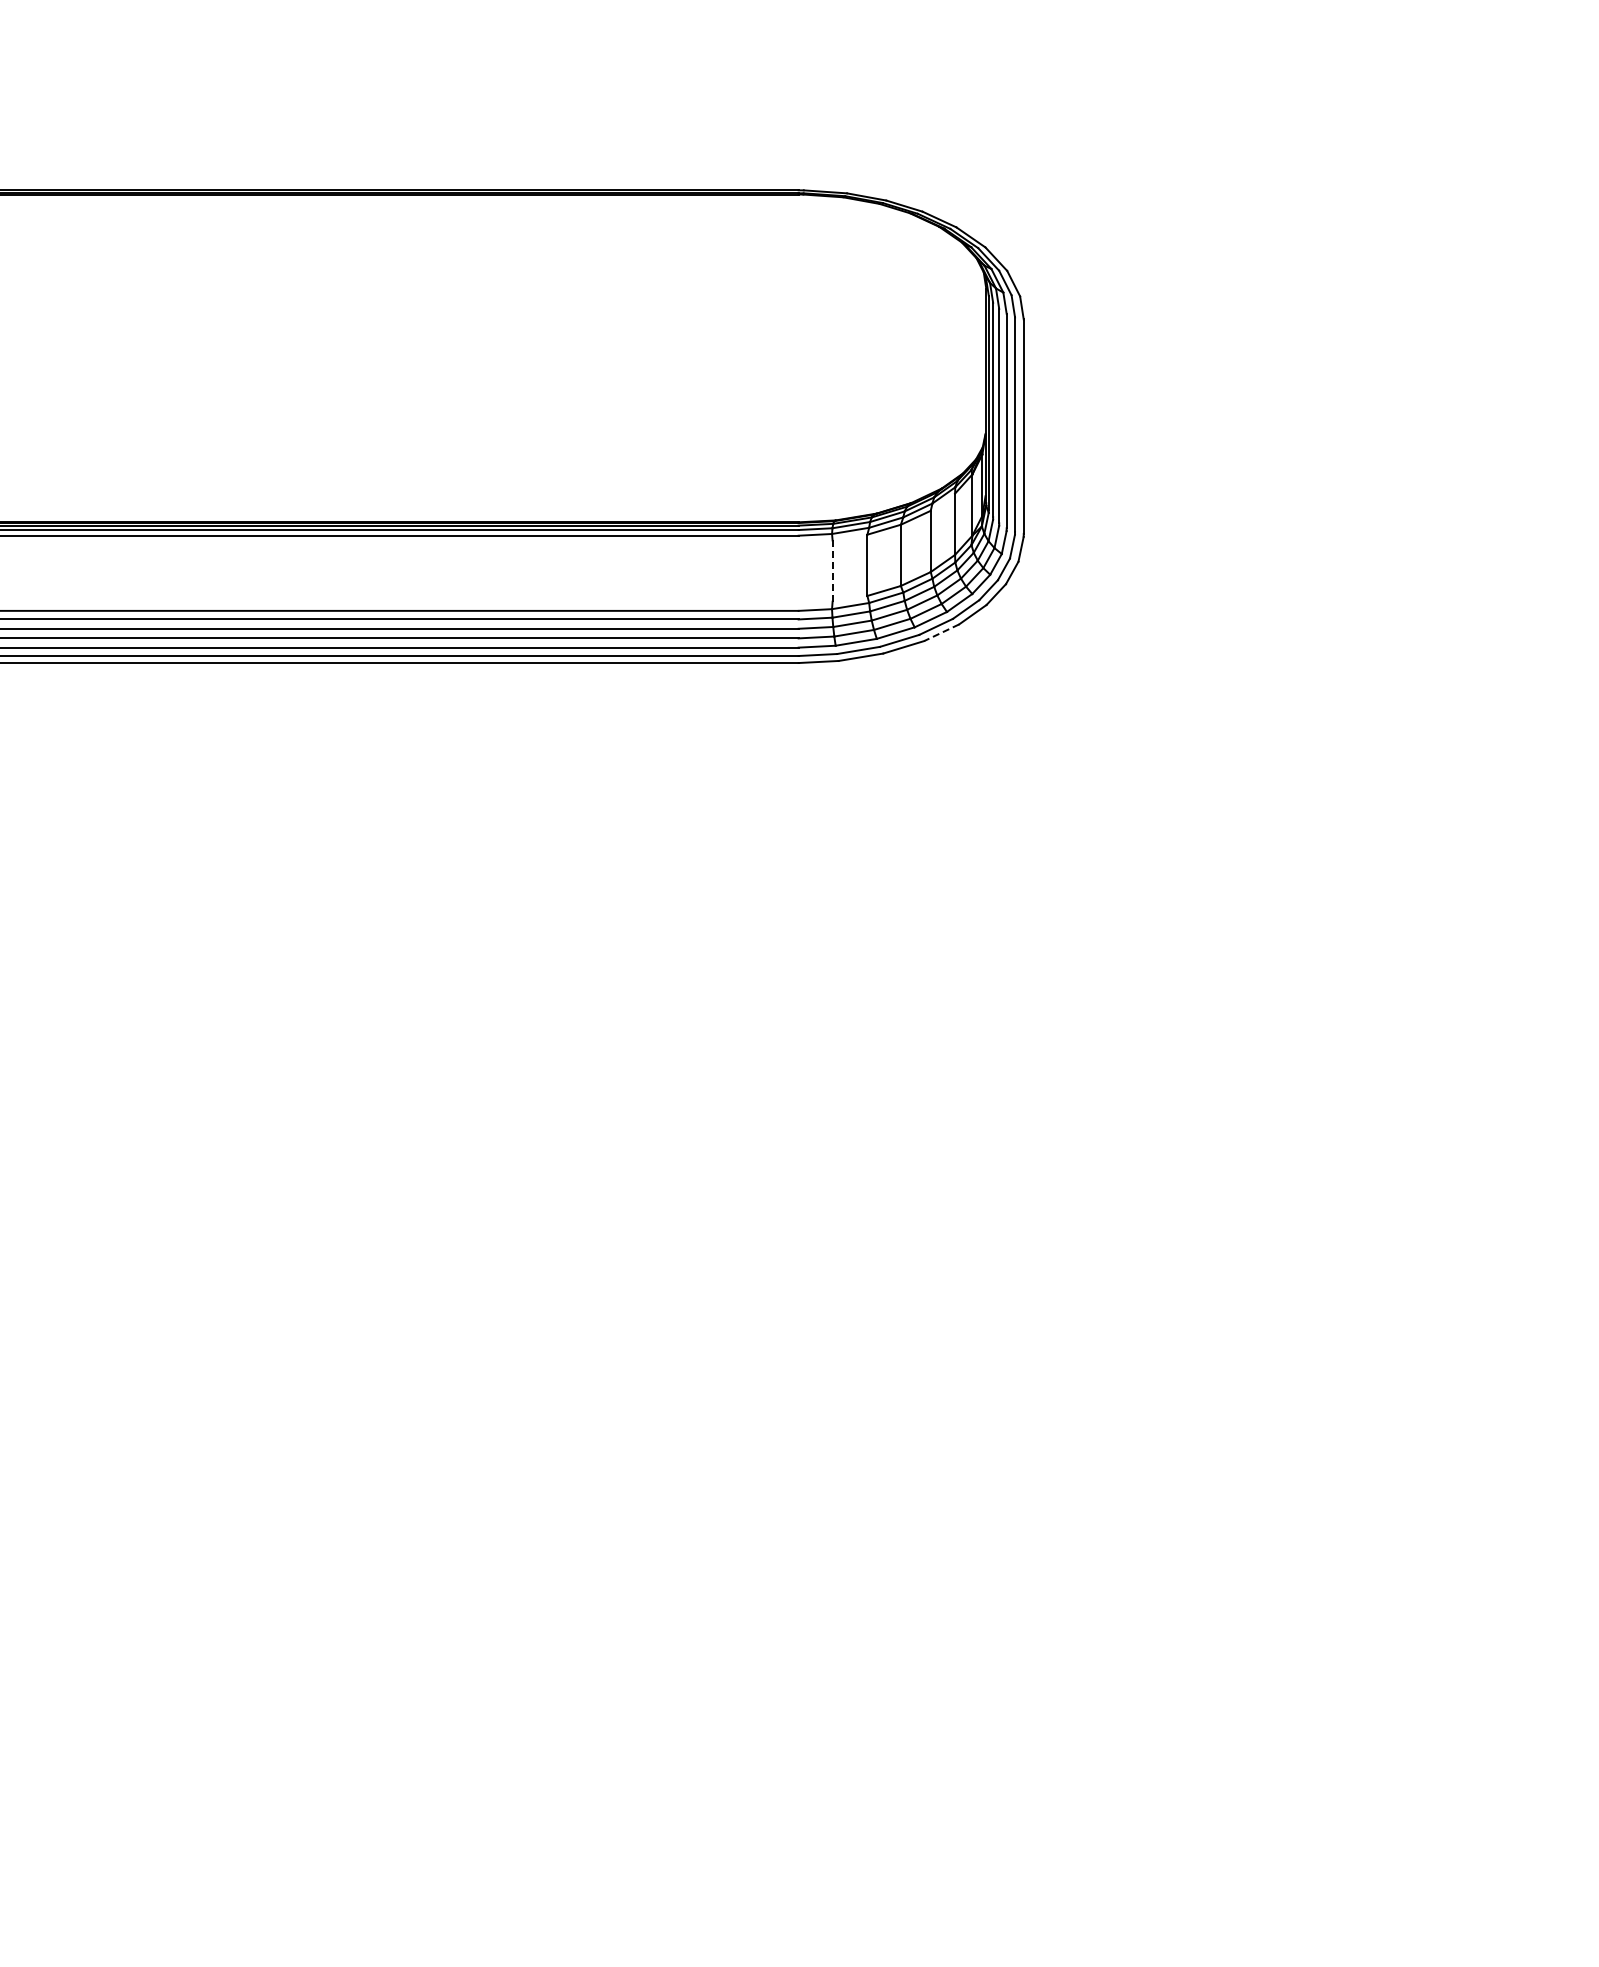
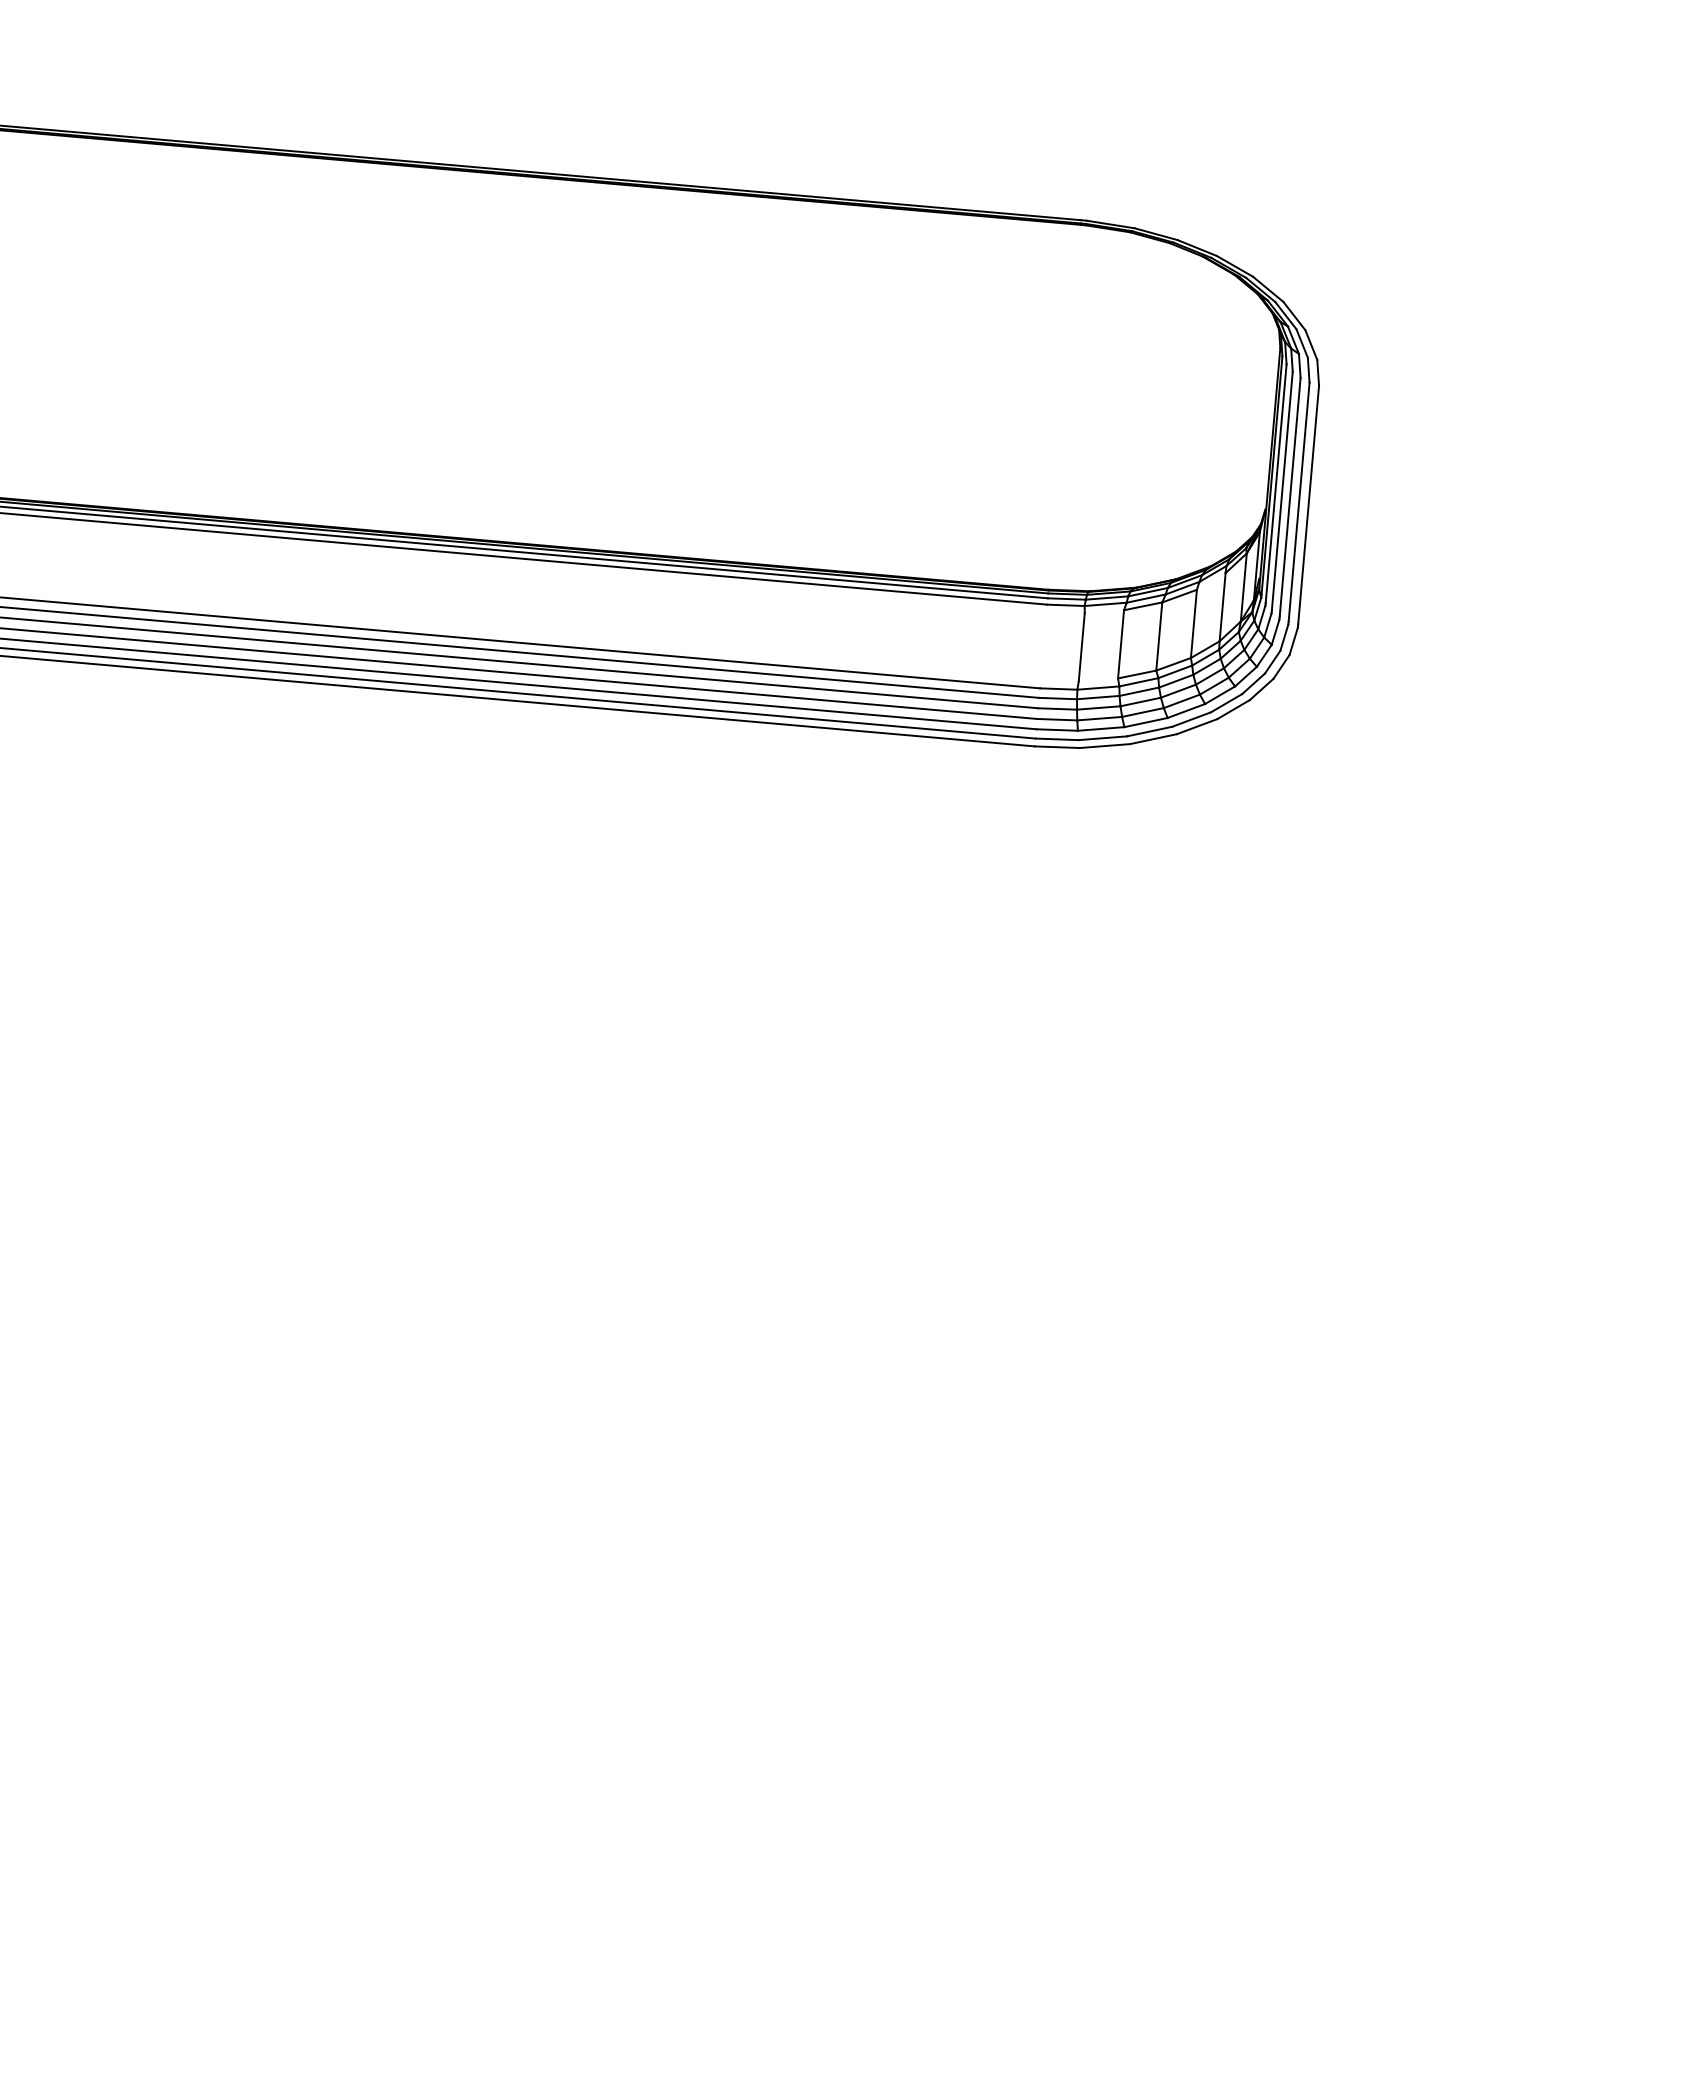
line: (832, 571) -> (1081, 647), dashed -> solid
line: (941, 632) -> (1196, 726), dashed -> solid

